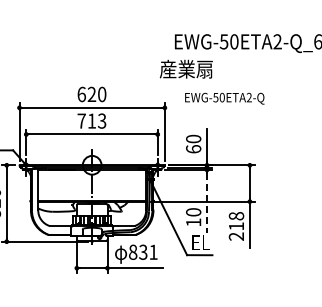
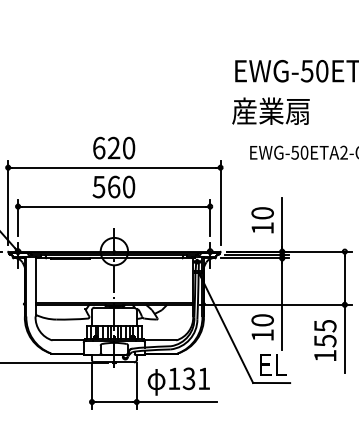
text: (185, 68) -> (269, 110), moved
text: (91, 120) -> (113, 186), 713 -> 560
text: (193, 149) -> (262, 228), 60 -> 10
line: (207, 203) -> (282, 307), dashed -> solid
text: (236, 226) -> (325, 341), 218 -> 155
text: (133, 251) -> (174, 377), 831 -> 131

